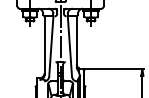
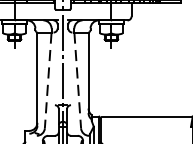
line: (51, 47) -> (48, 82), solid -> dashed
line: (69, 47) -> (77, 82), solid -> dashed

